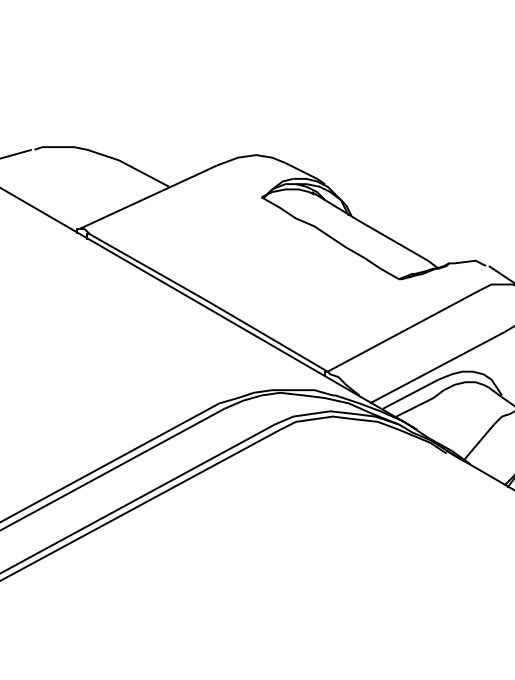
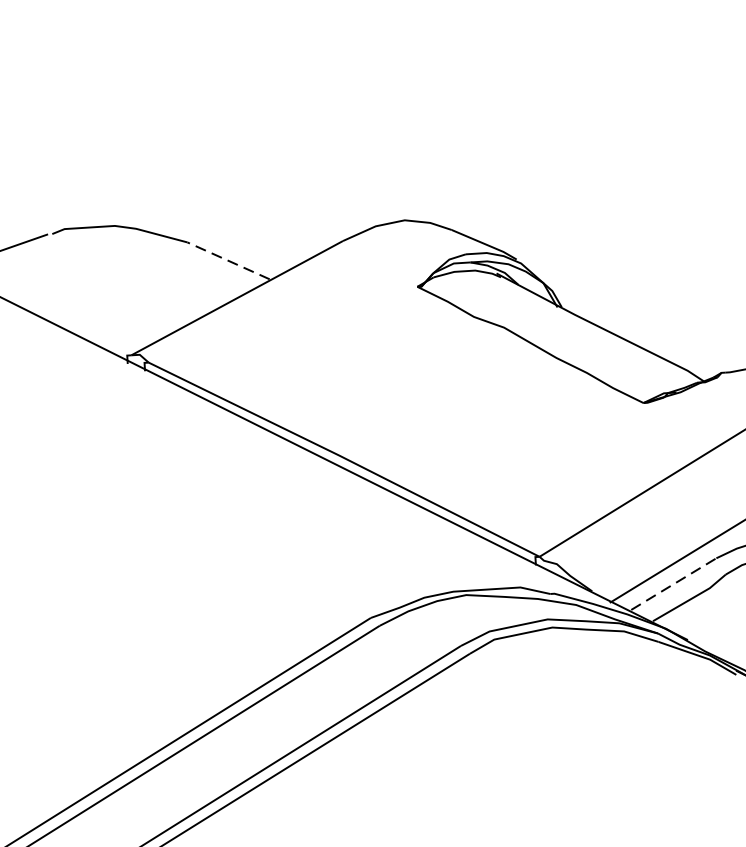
line: (143, 173) -> (227, 260), solid -> dashed
line: (411, 393) -> (674, 583), solid -> dashed

